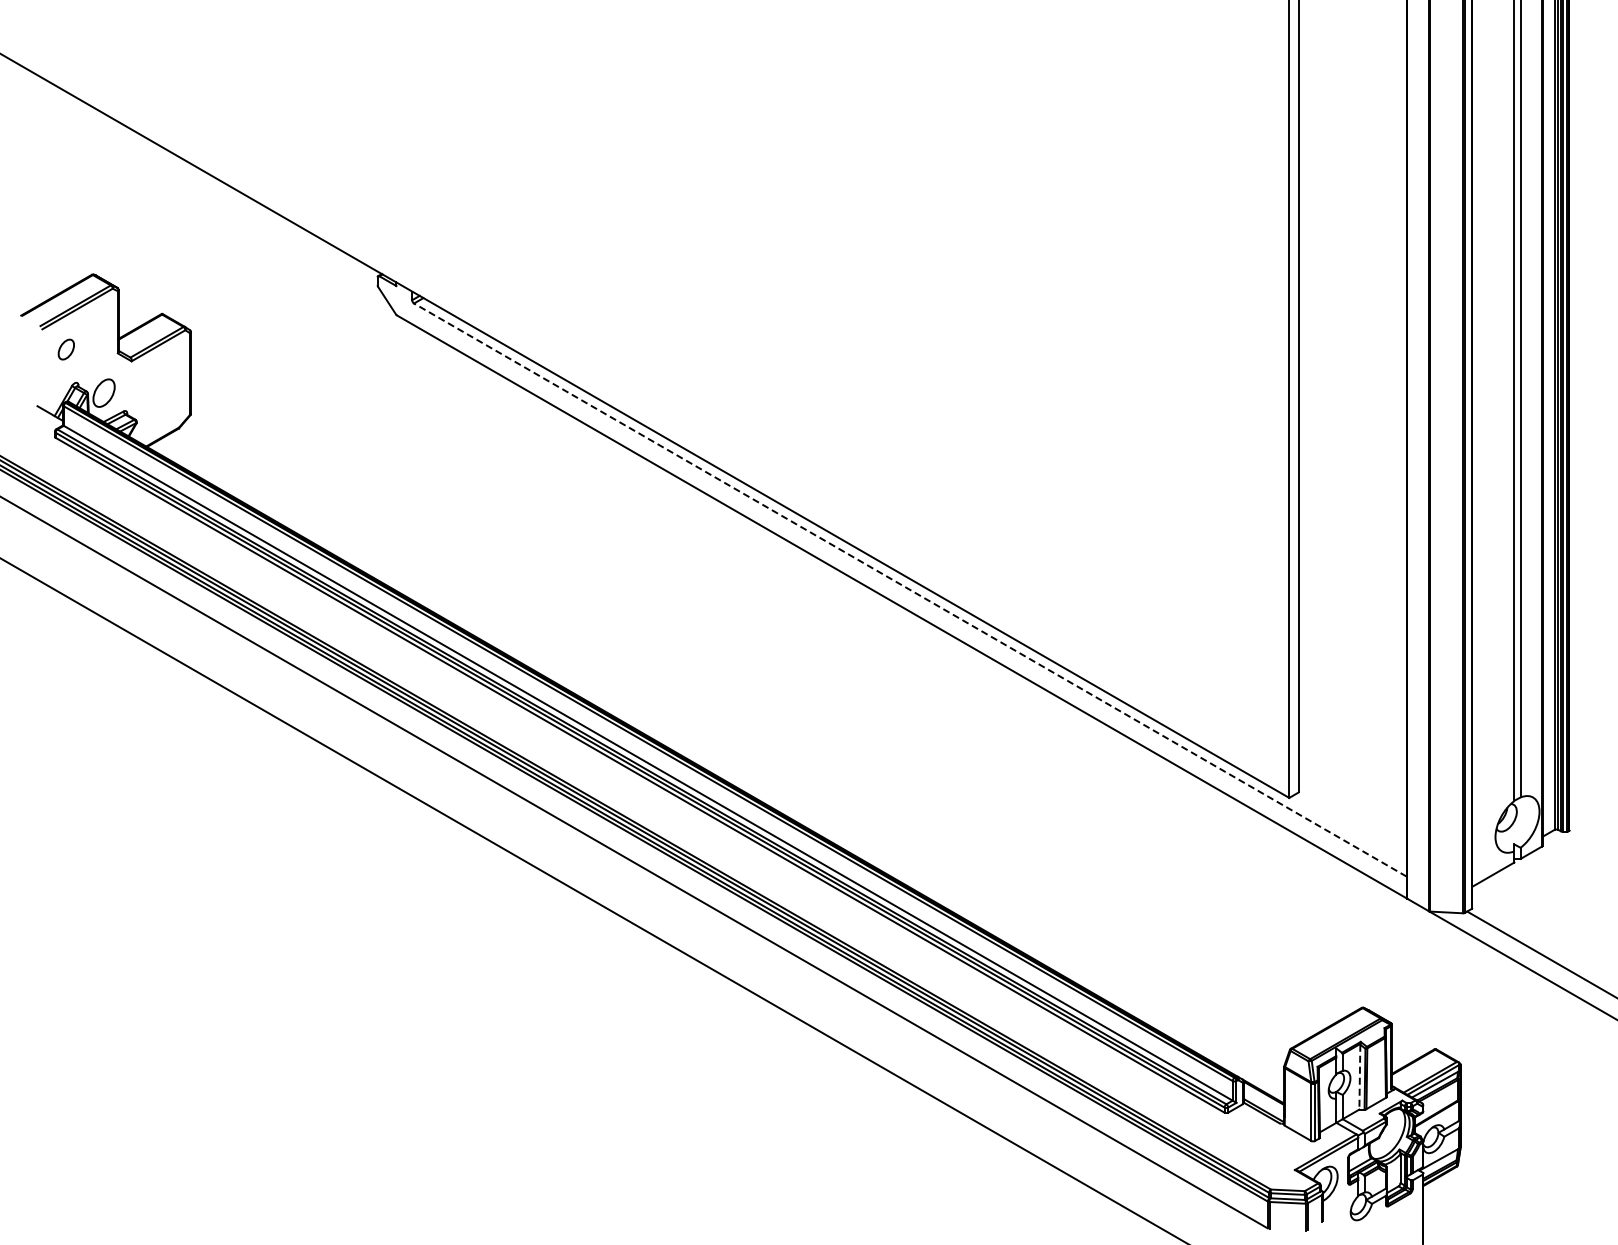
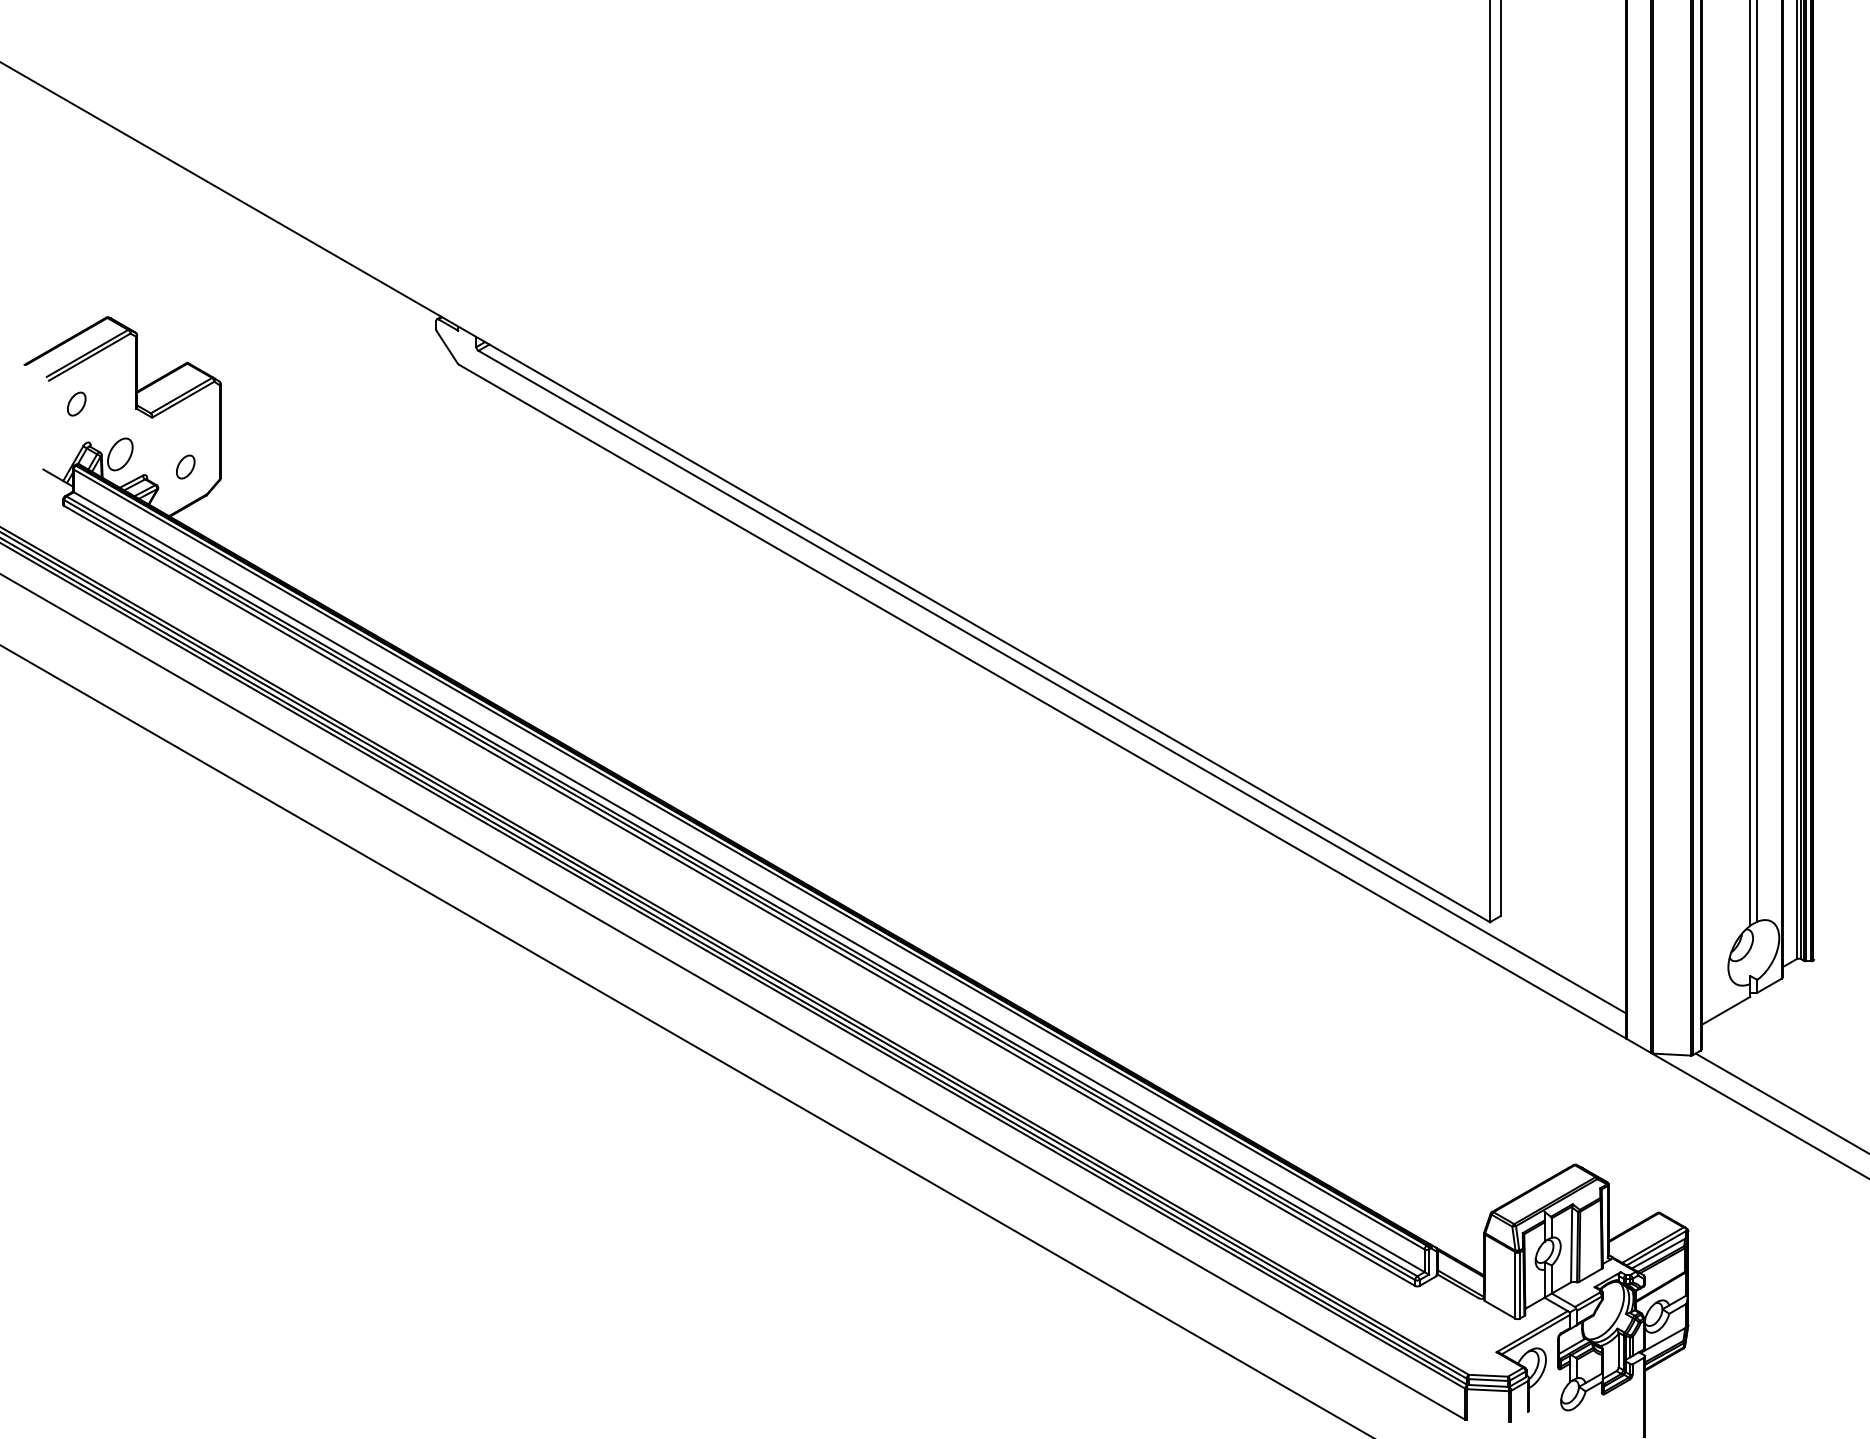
part: (160, 403) -> (185, 466), added
line: (909, 589) -> (1051, 681), dashed -> solid
line: (1359, 1077) -> (1571, 1245), dashed -> solid

